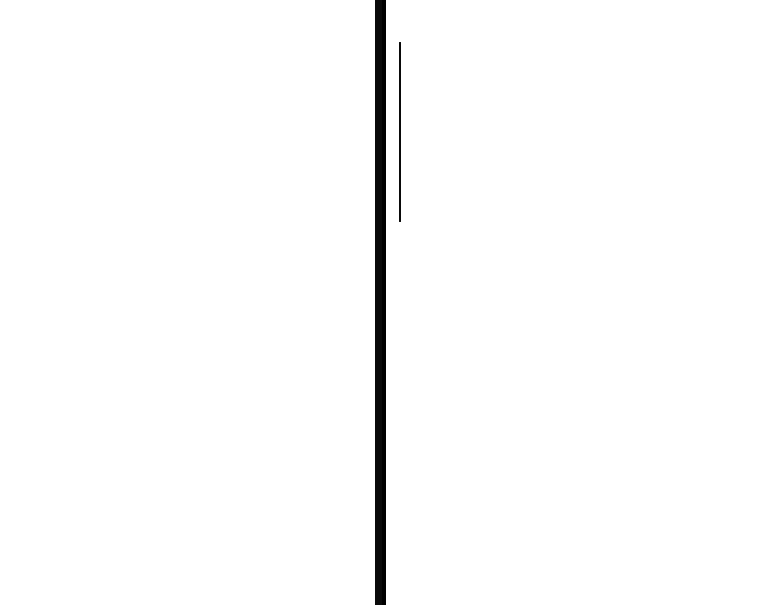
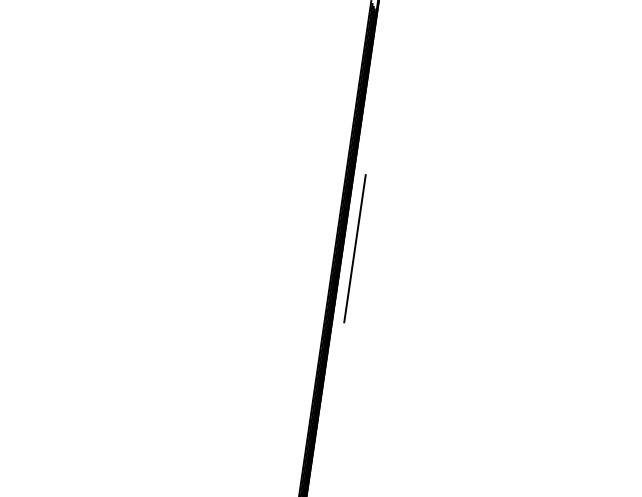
line: (399, 131) -> (354, 248), moved

